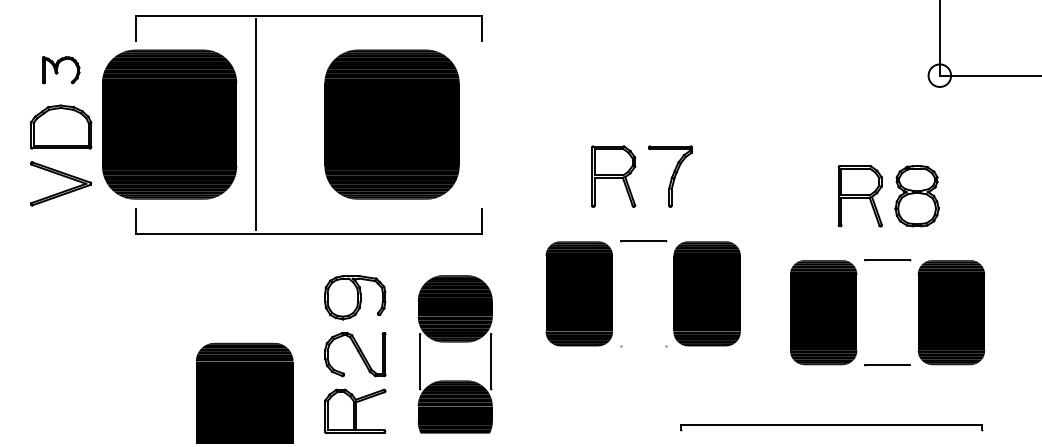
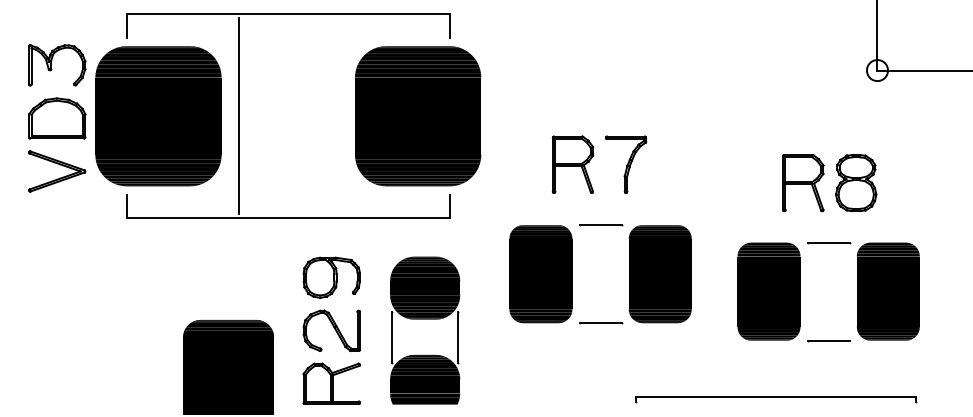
part: (61, 70) -> (57, 65), size x1.67
part: (392, 124) -> (418, 116), moved
line: (643, 346) -> (600, 323), added

